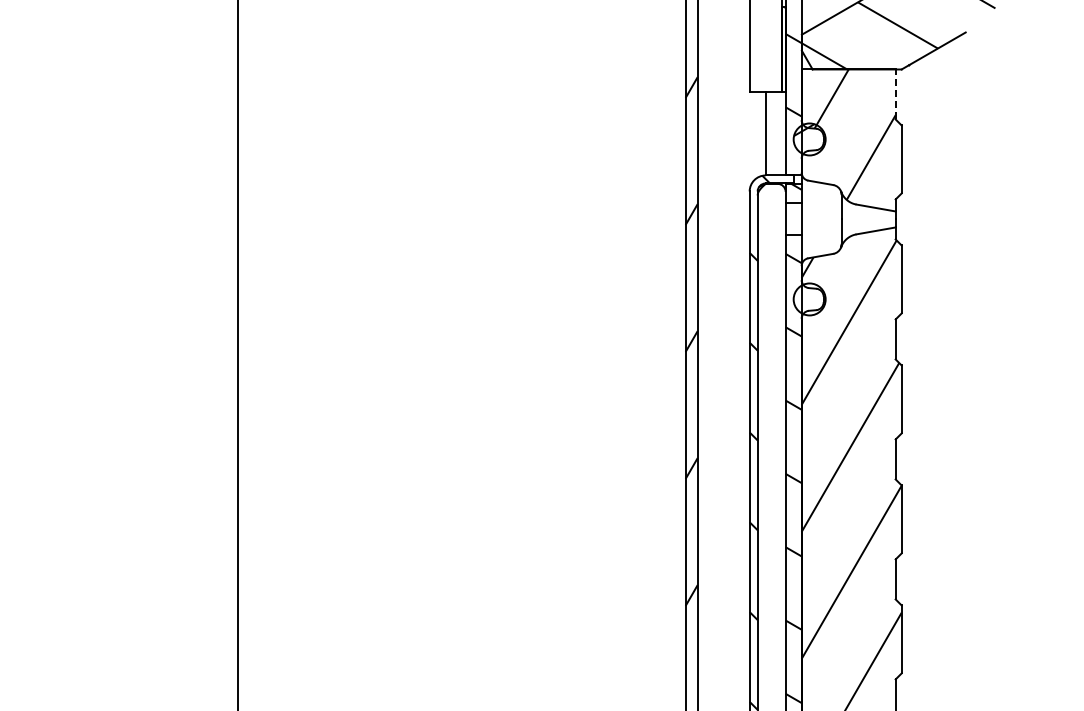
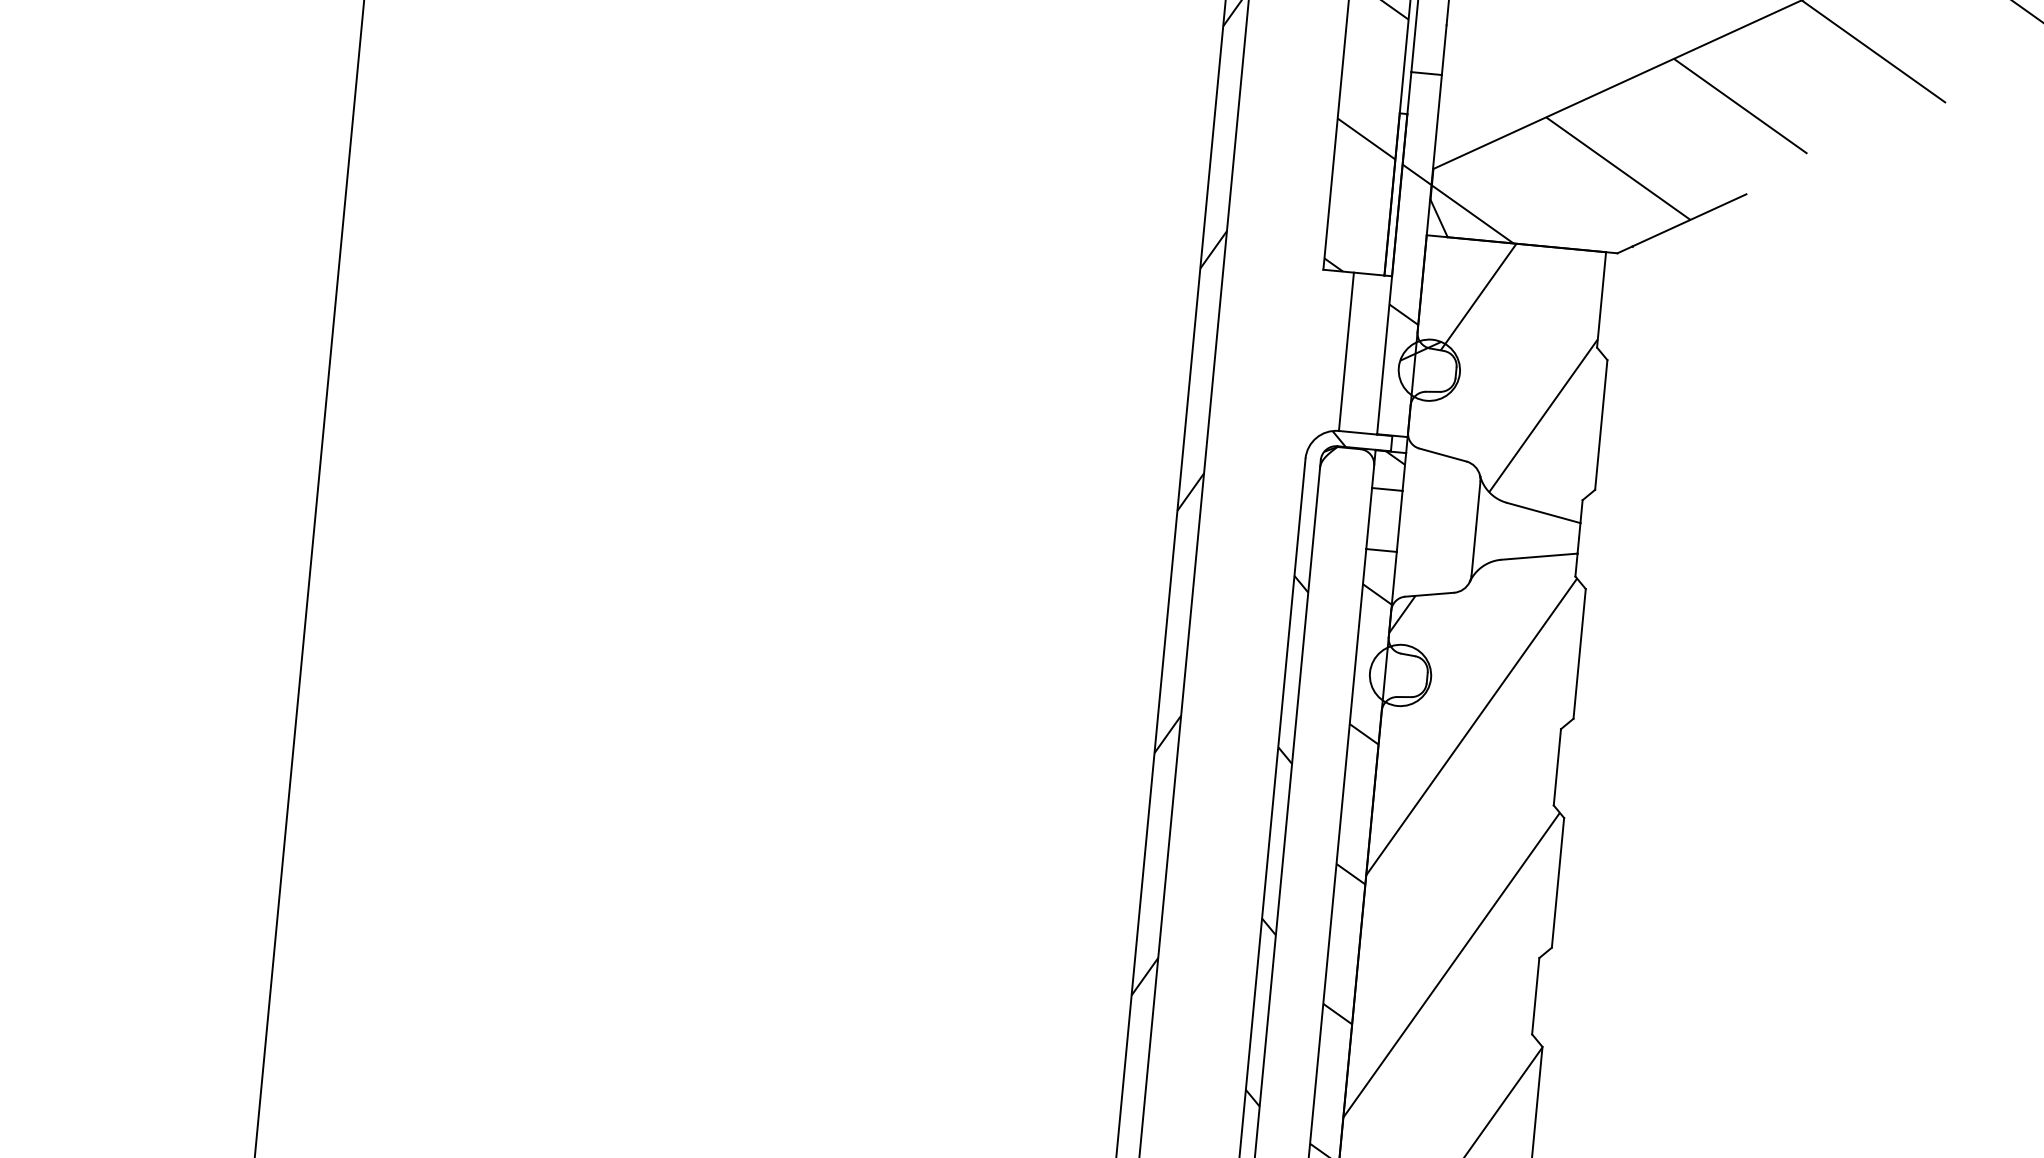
hatch: (765, 52) -> (1360, 196), added
line: (895, 94) -> (1601, 299), dashed -> solid

